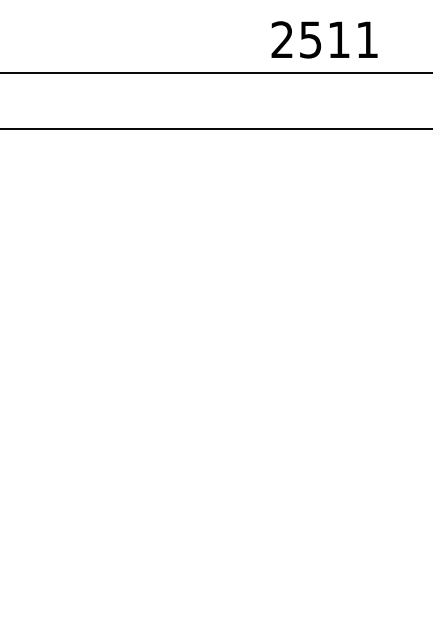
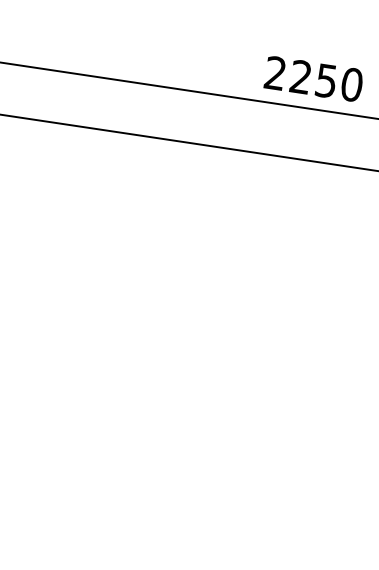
text: (339, 39) -> (326, 80), 2511 -> 2250

